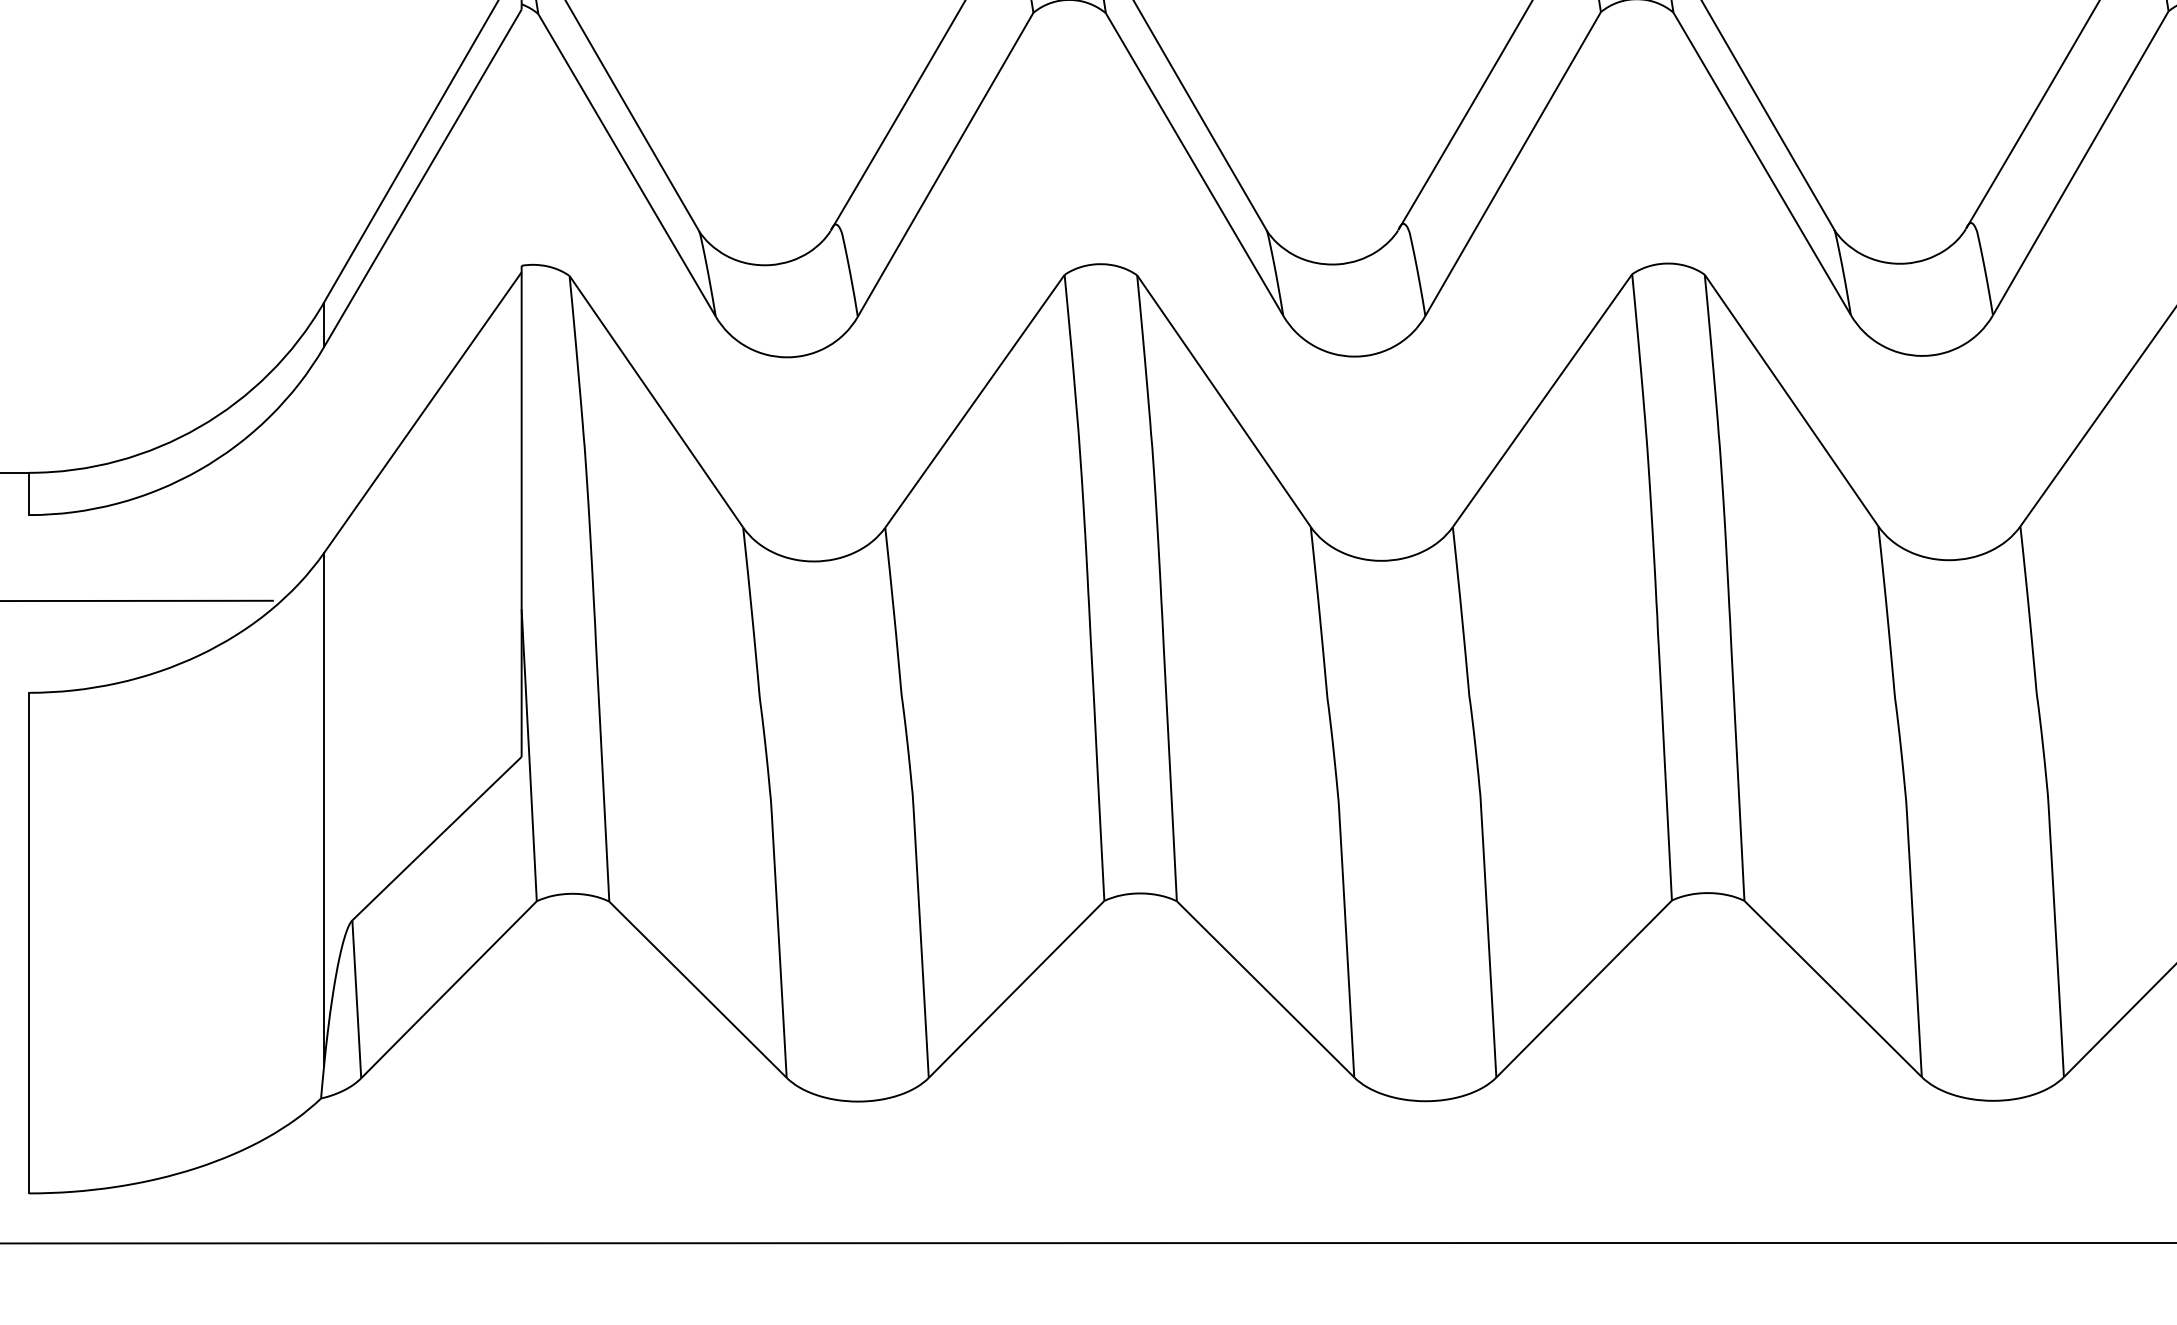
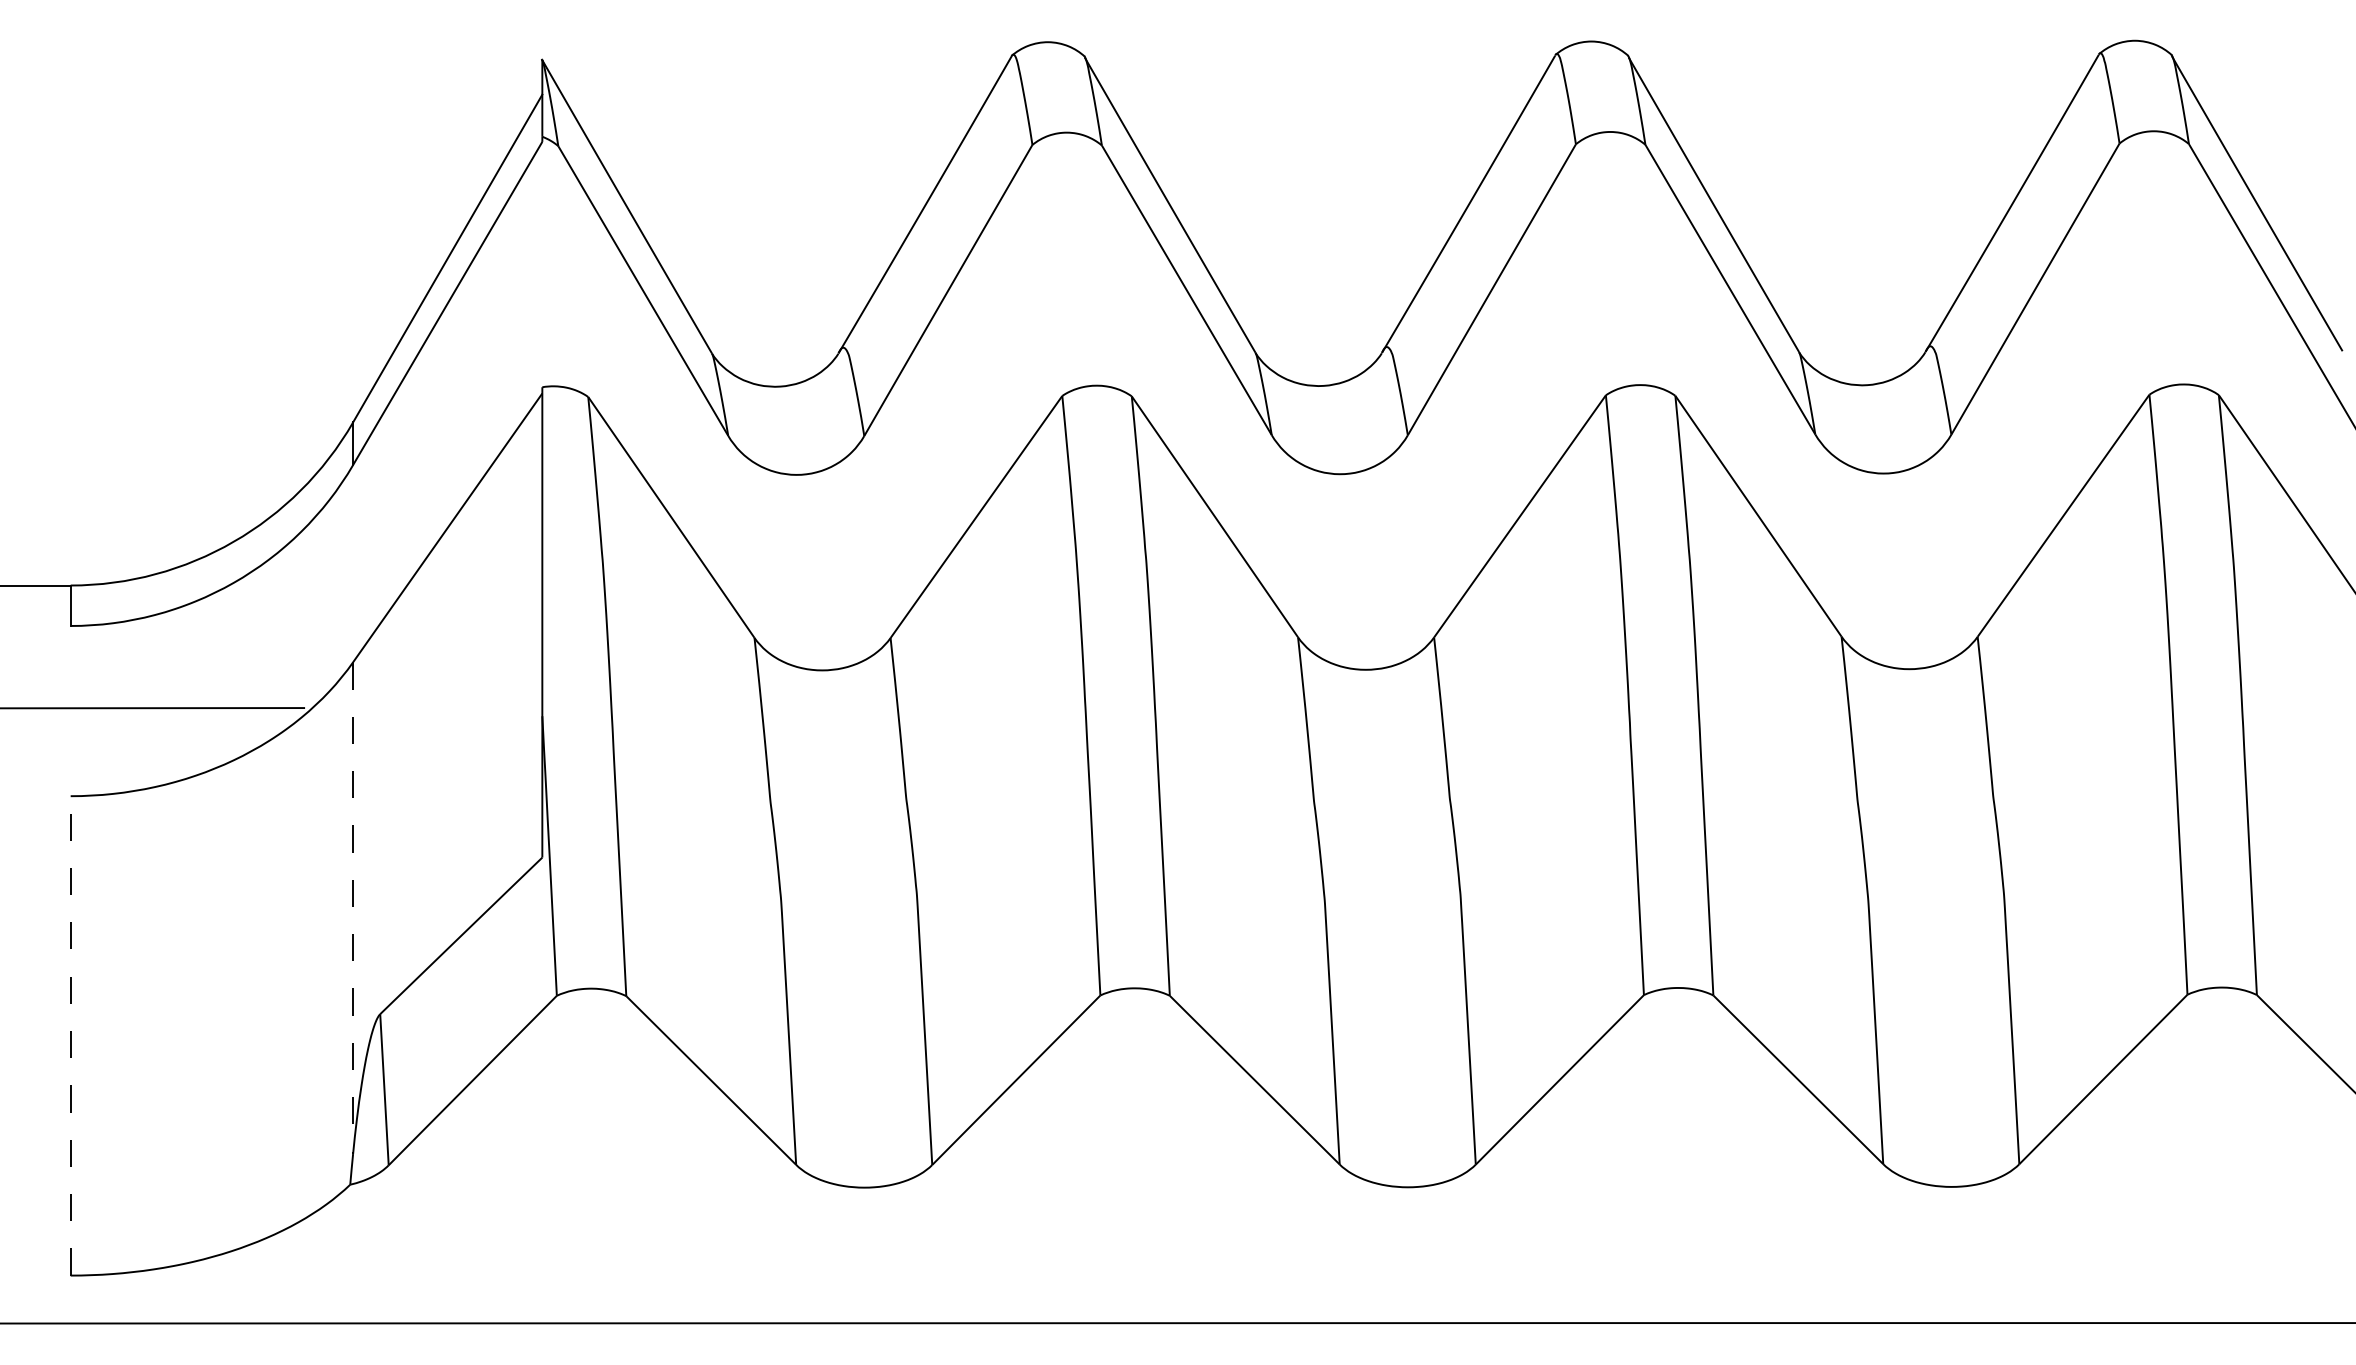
line: (324, 810) -> (353, 908), solid -> dashed
line: (28, 942) -> (70, 1035), solid -> dashed

